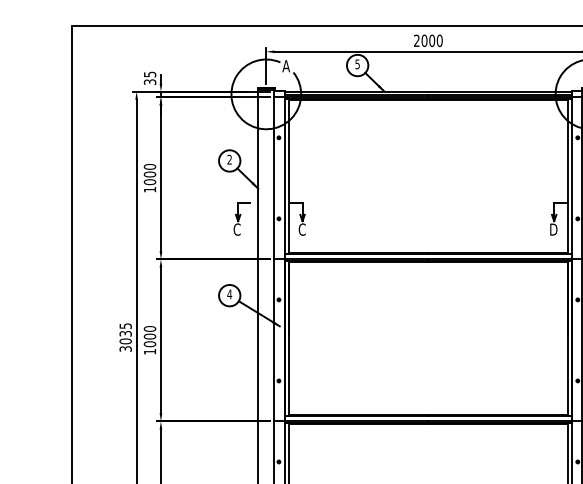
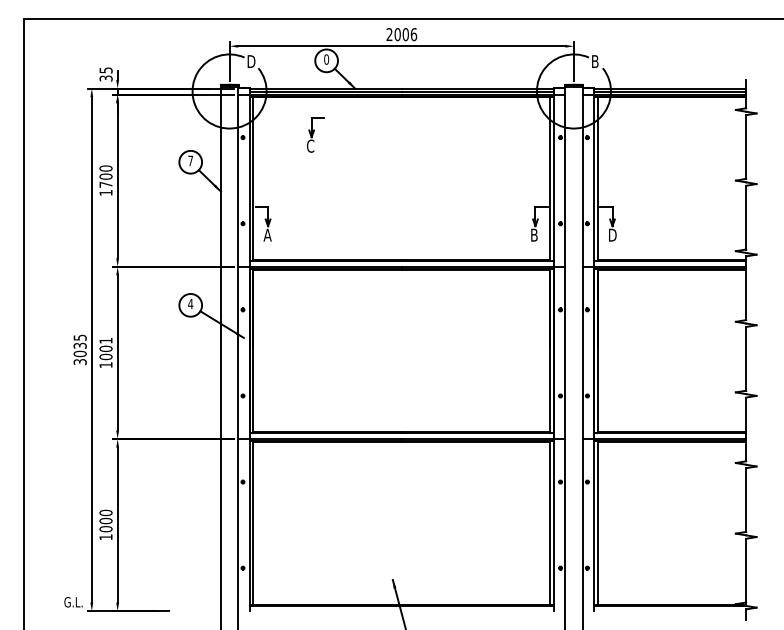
text: (440, 40) -> (414, 34), 2000 -> 2006
text: (357, 64) -> (326, 59), 5 -> 0
text: (285, 66) -> (250, 61), A -> D
text: (229, 159) -> (190, 160), 2 -> 7
text: (149, 181) -> (105, 184), 1000 -> 1700
part: (241, 218) -> (315, 134), moved
text: (301, 228) -> (267, 234), C -> A
text: (554, 229) -> (535, 235), D -> B
text: (149, 328) -> (105, 340), 1000 -> 1001

